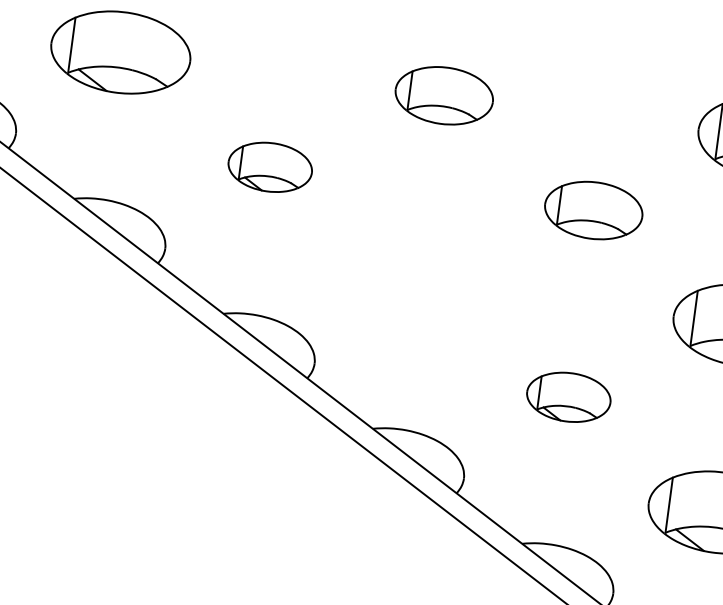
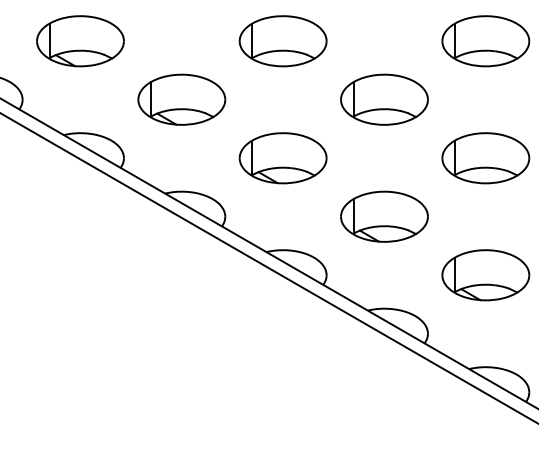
part: (443, 95) -> (282, 41), size x1.43
part: (269, 167) -> (181, 99), size x1.67
part: (593, 210) -> (384, 99), size x1.43
part: (418, 282) -> (282, 158), added
part: (568, 397) -> (384, 216), size x1.67

